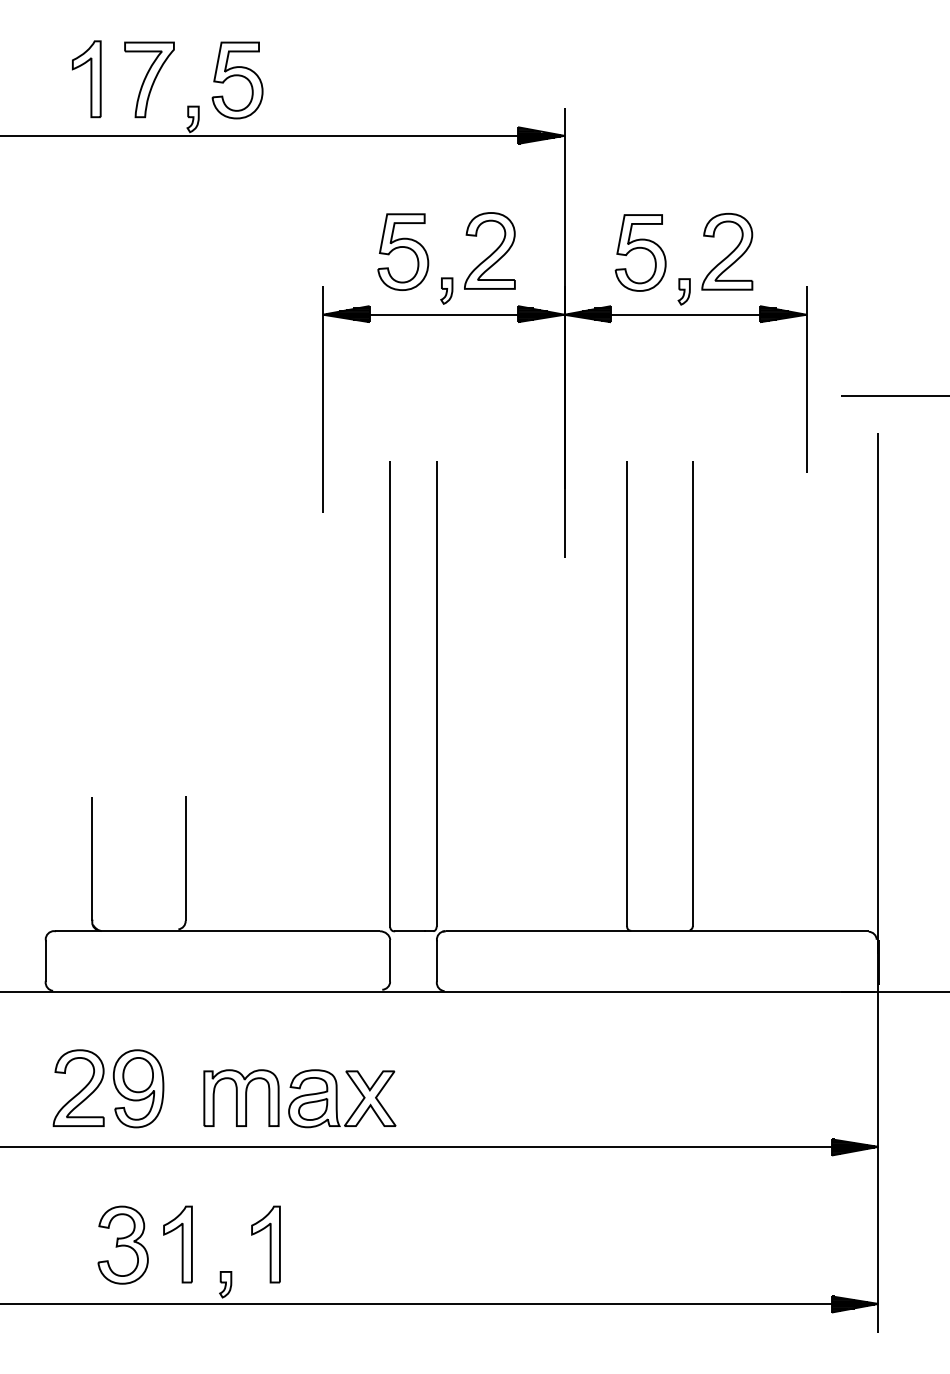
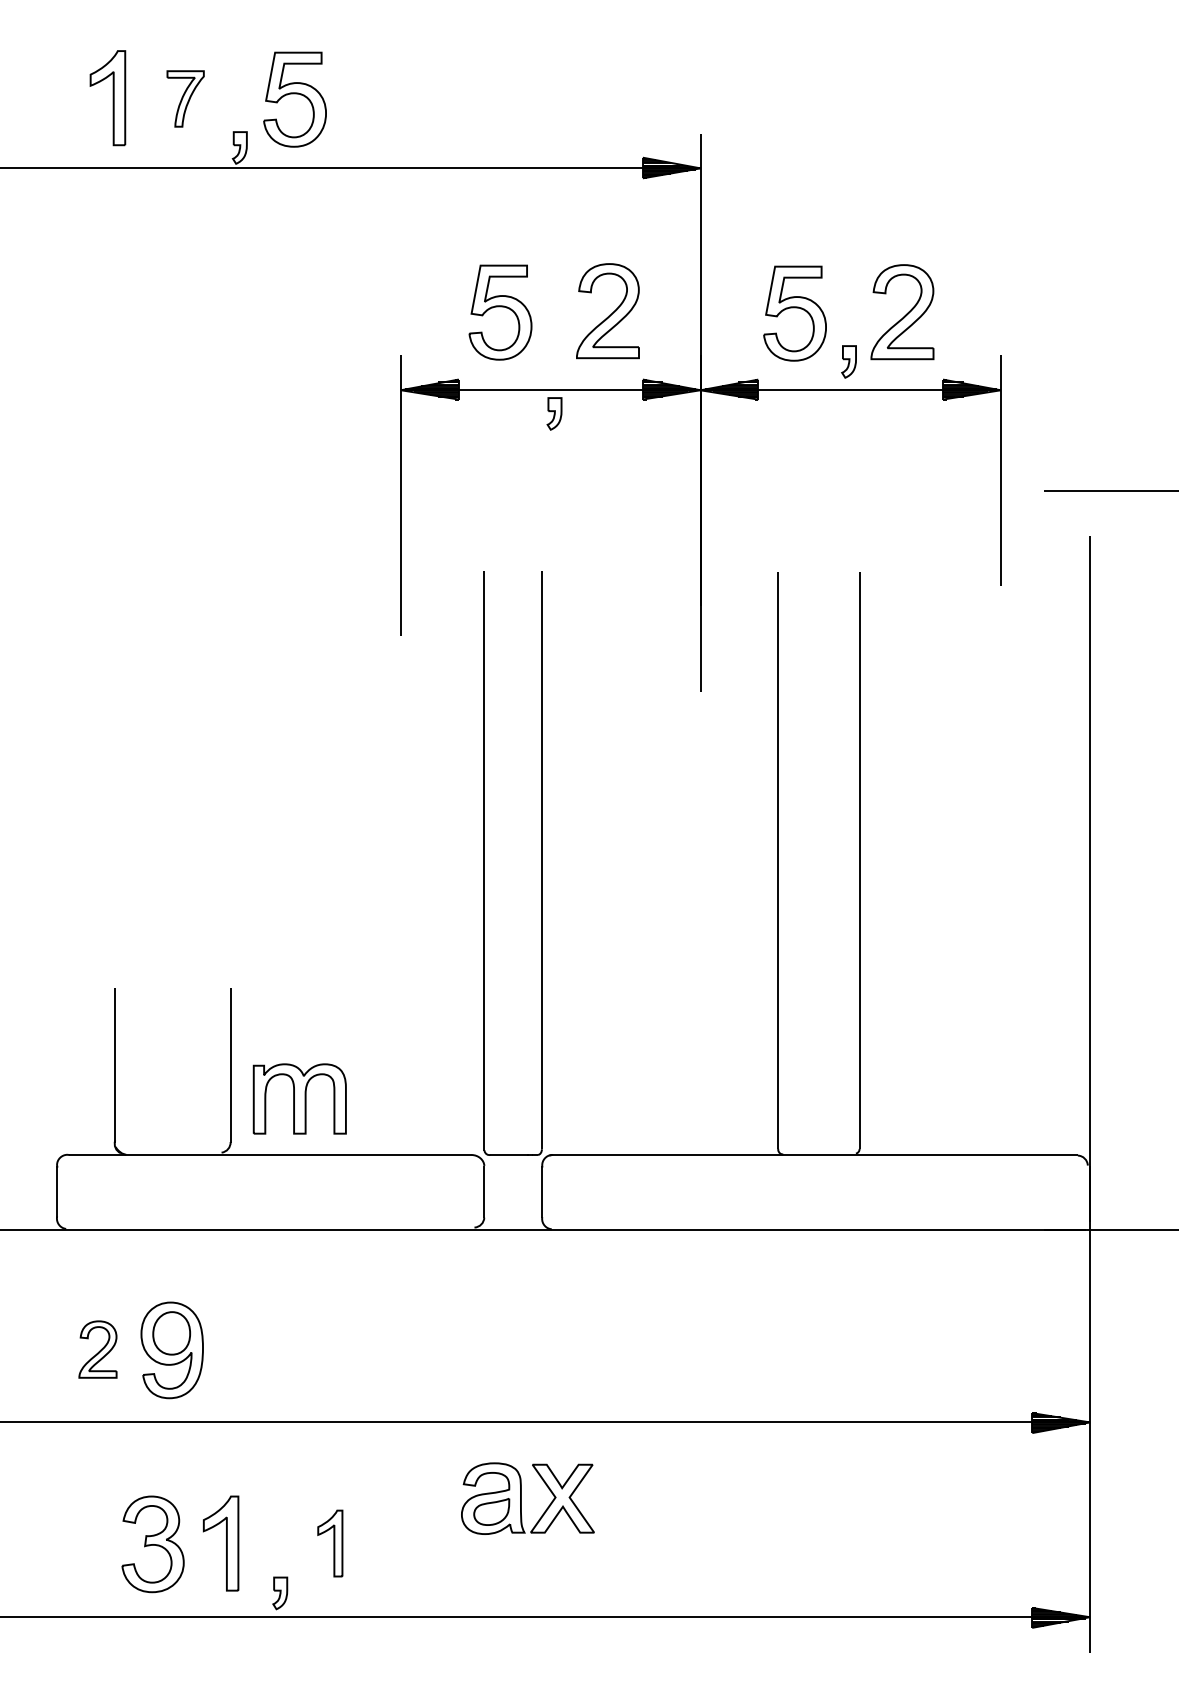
part: (149, 79) -> (185, 98), size x0.6
part: (446, 290) -> (554, 413), moved
part: (78, 1088) -> (97, 1349), size x0.6
part: (241, 1097) -> (299, 1098), moved
part: (341, 1098) -> (527, 1498), moved
part: (266, 1244) -> (330, 1543), size x0.7

